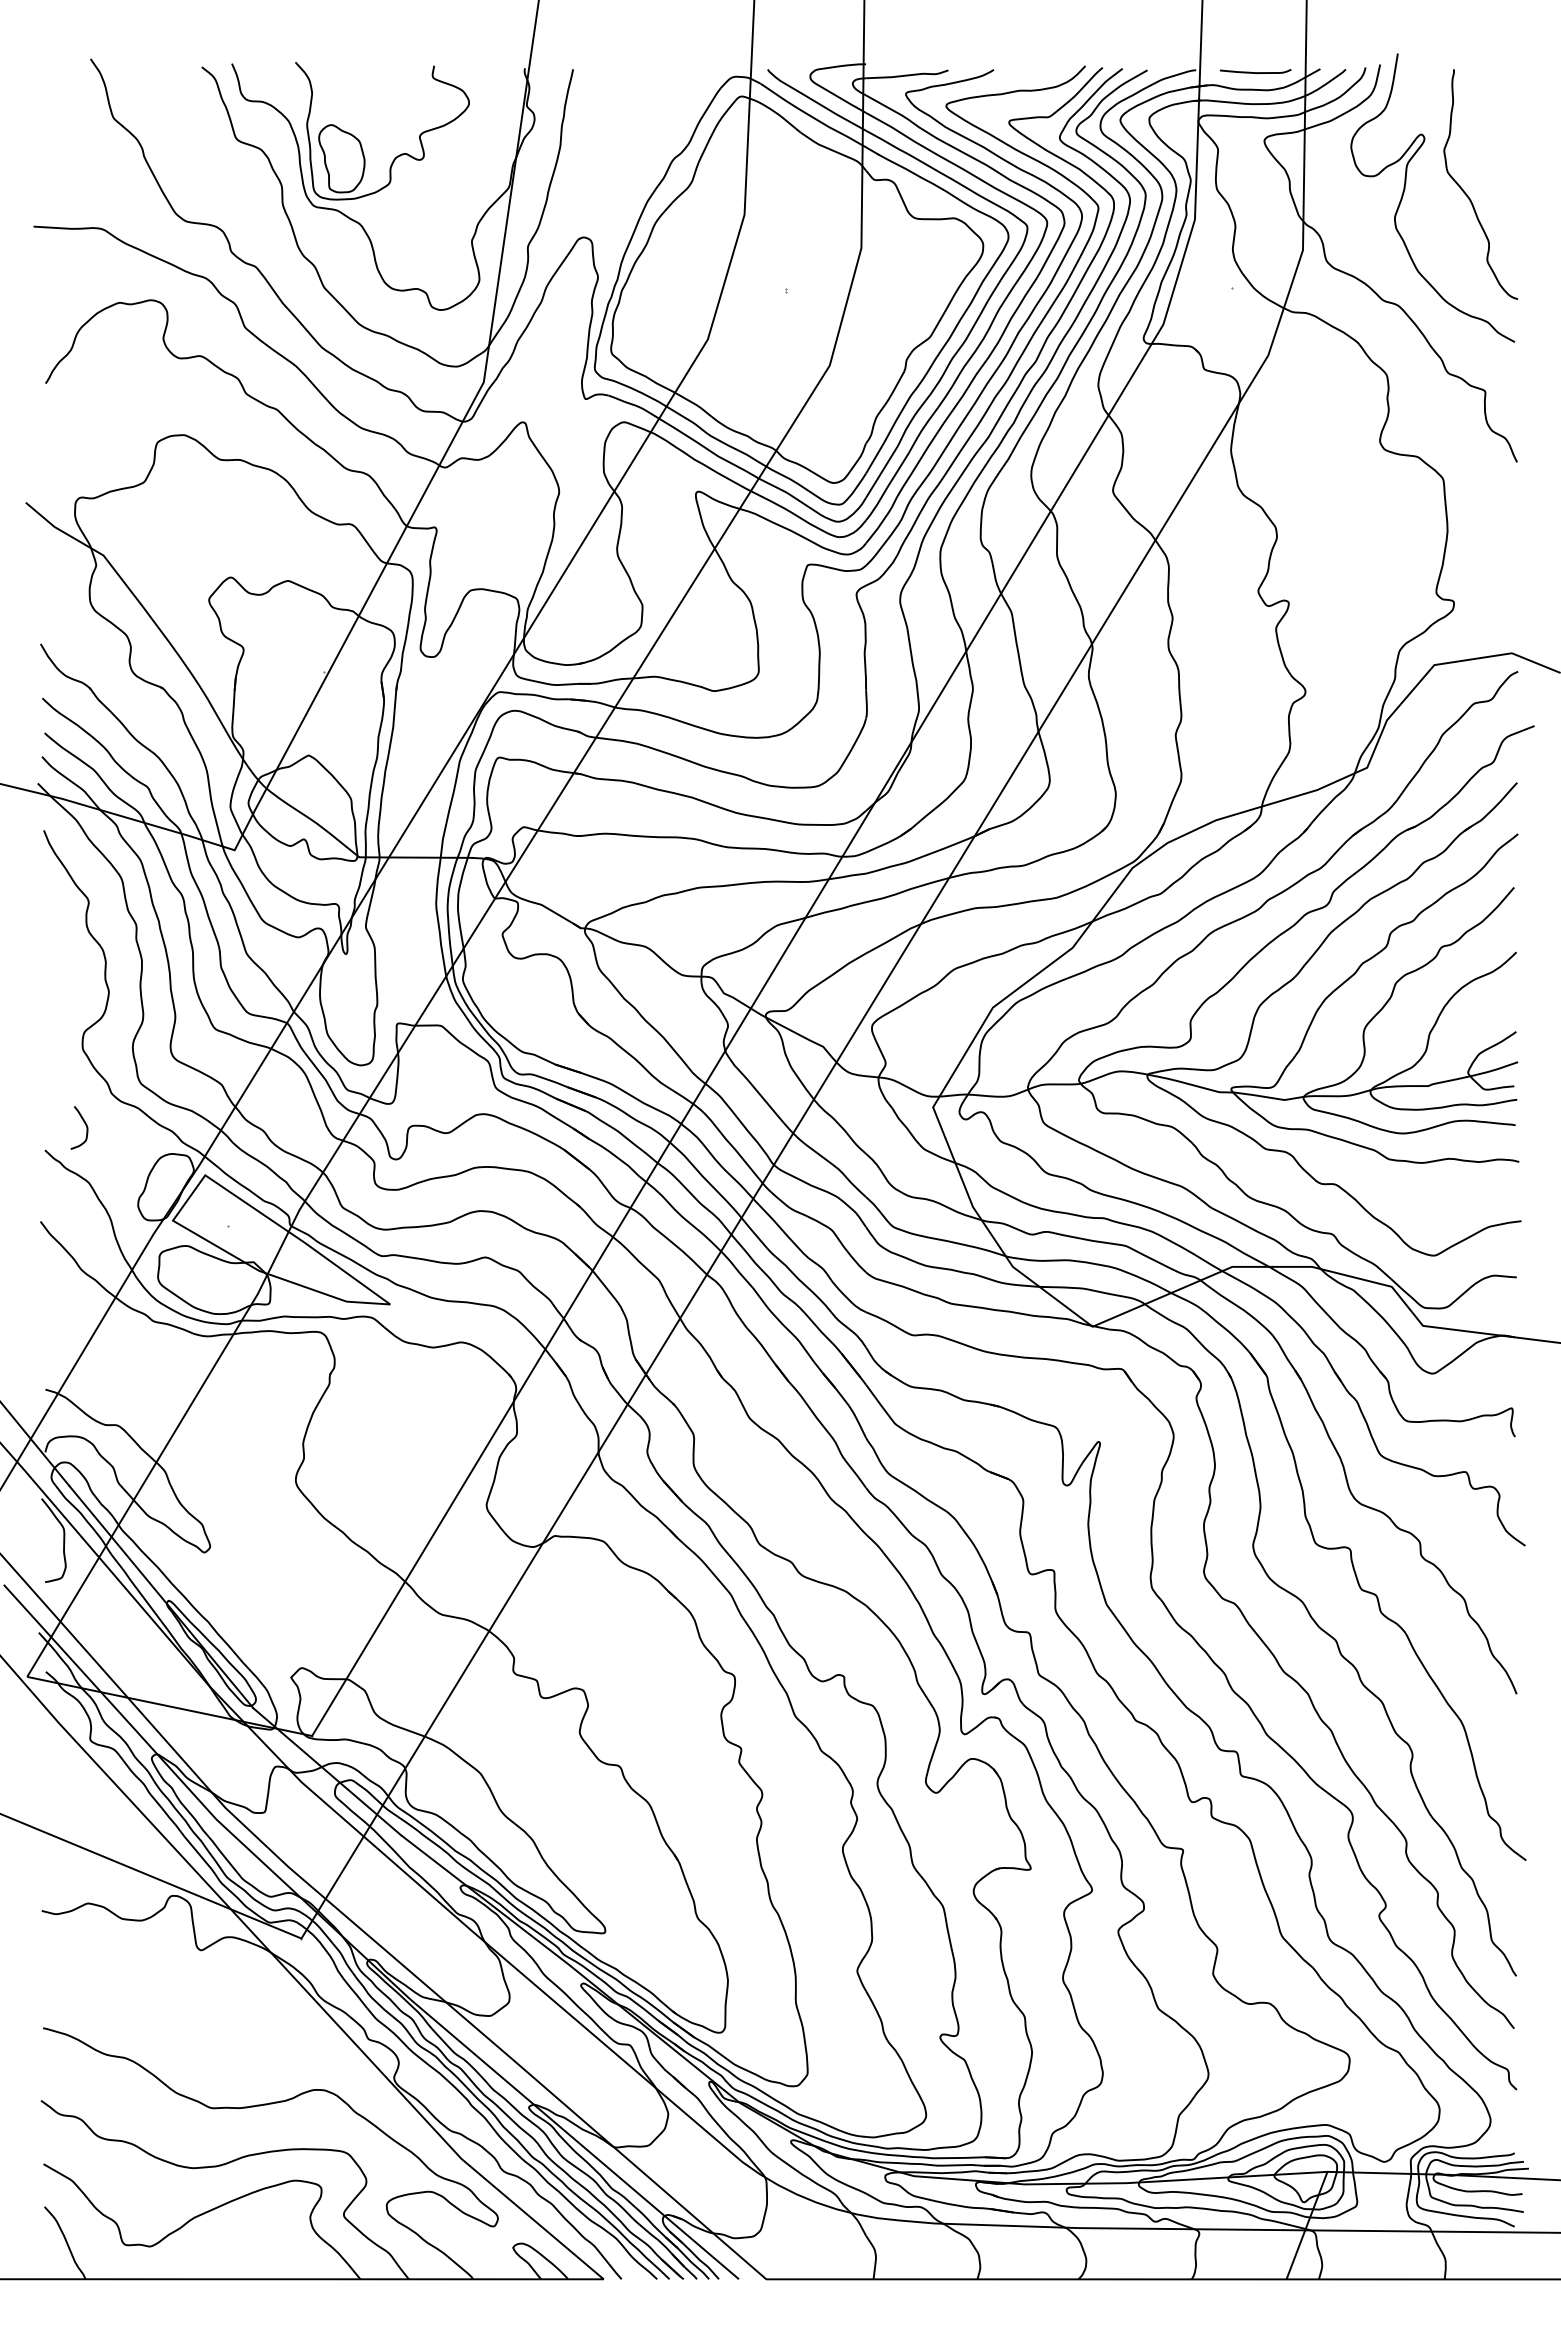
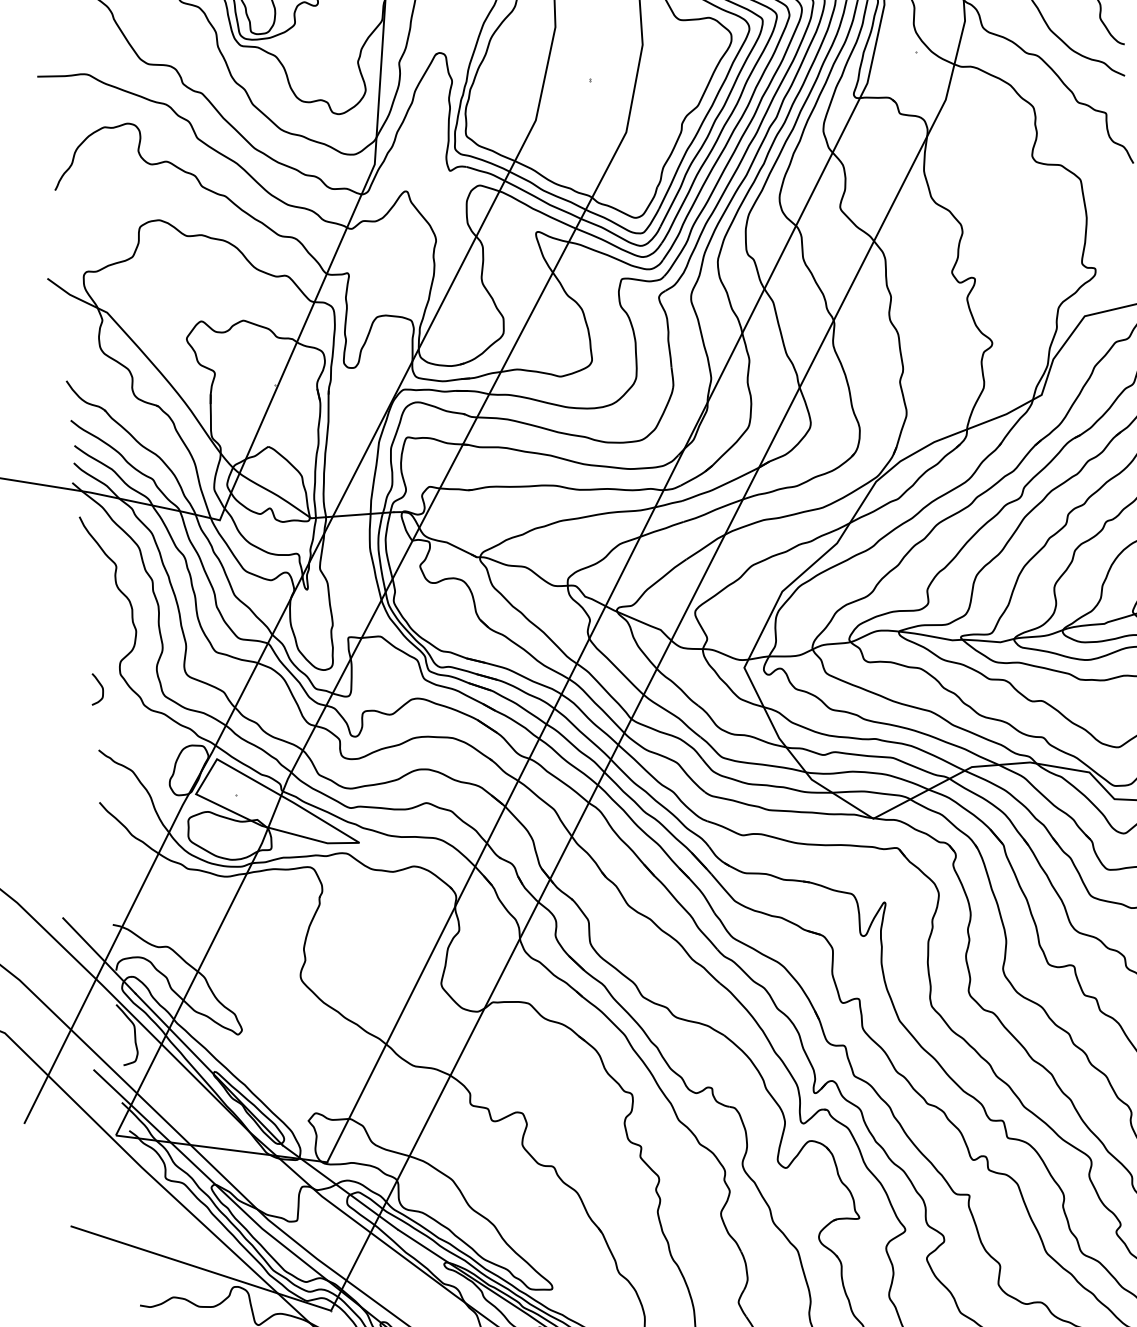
curve: (85, 1125) -> (101, 686), moved

